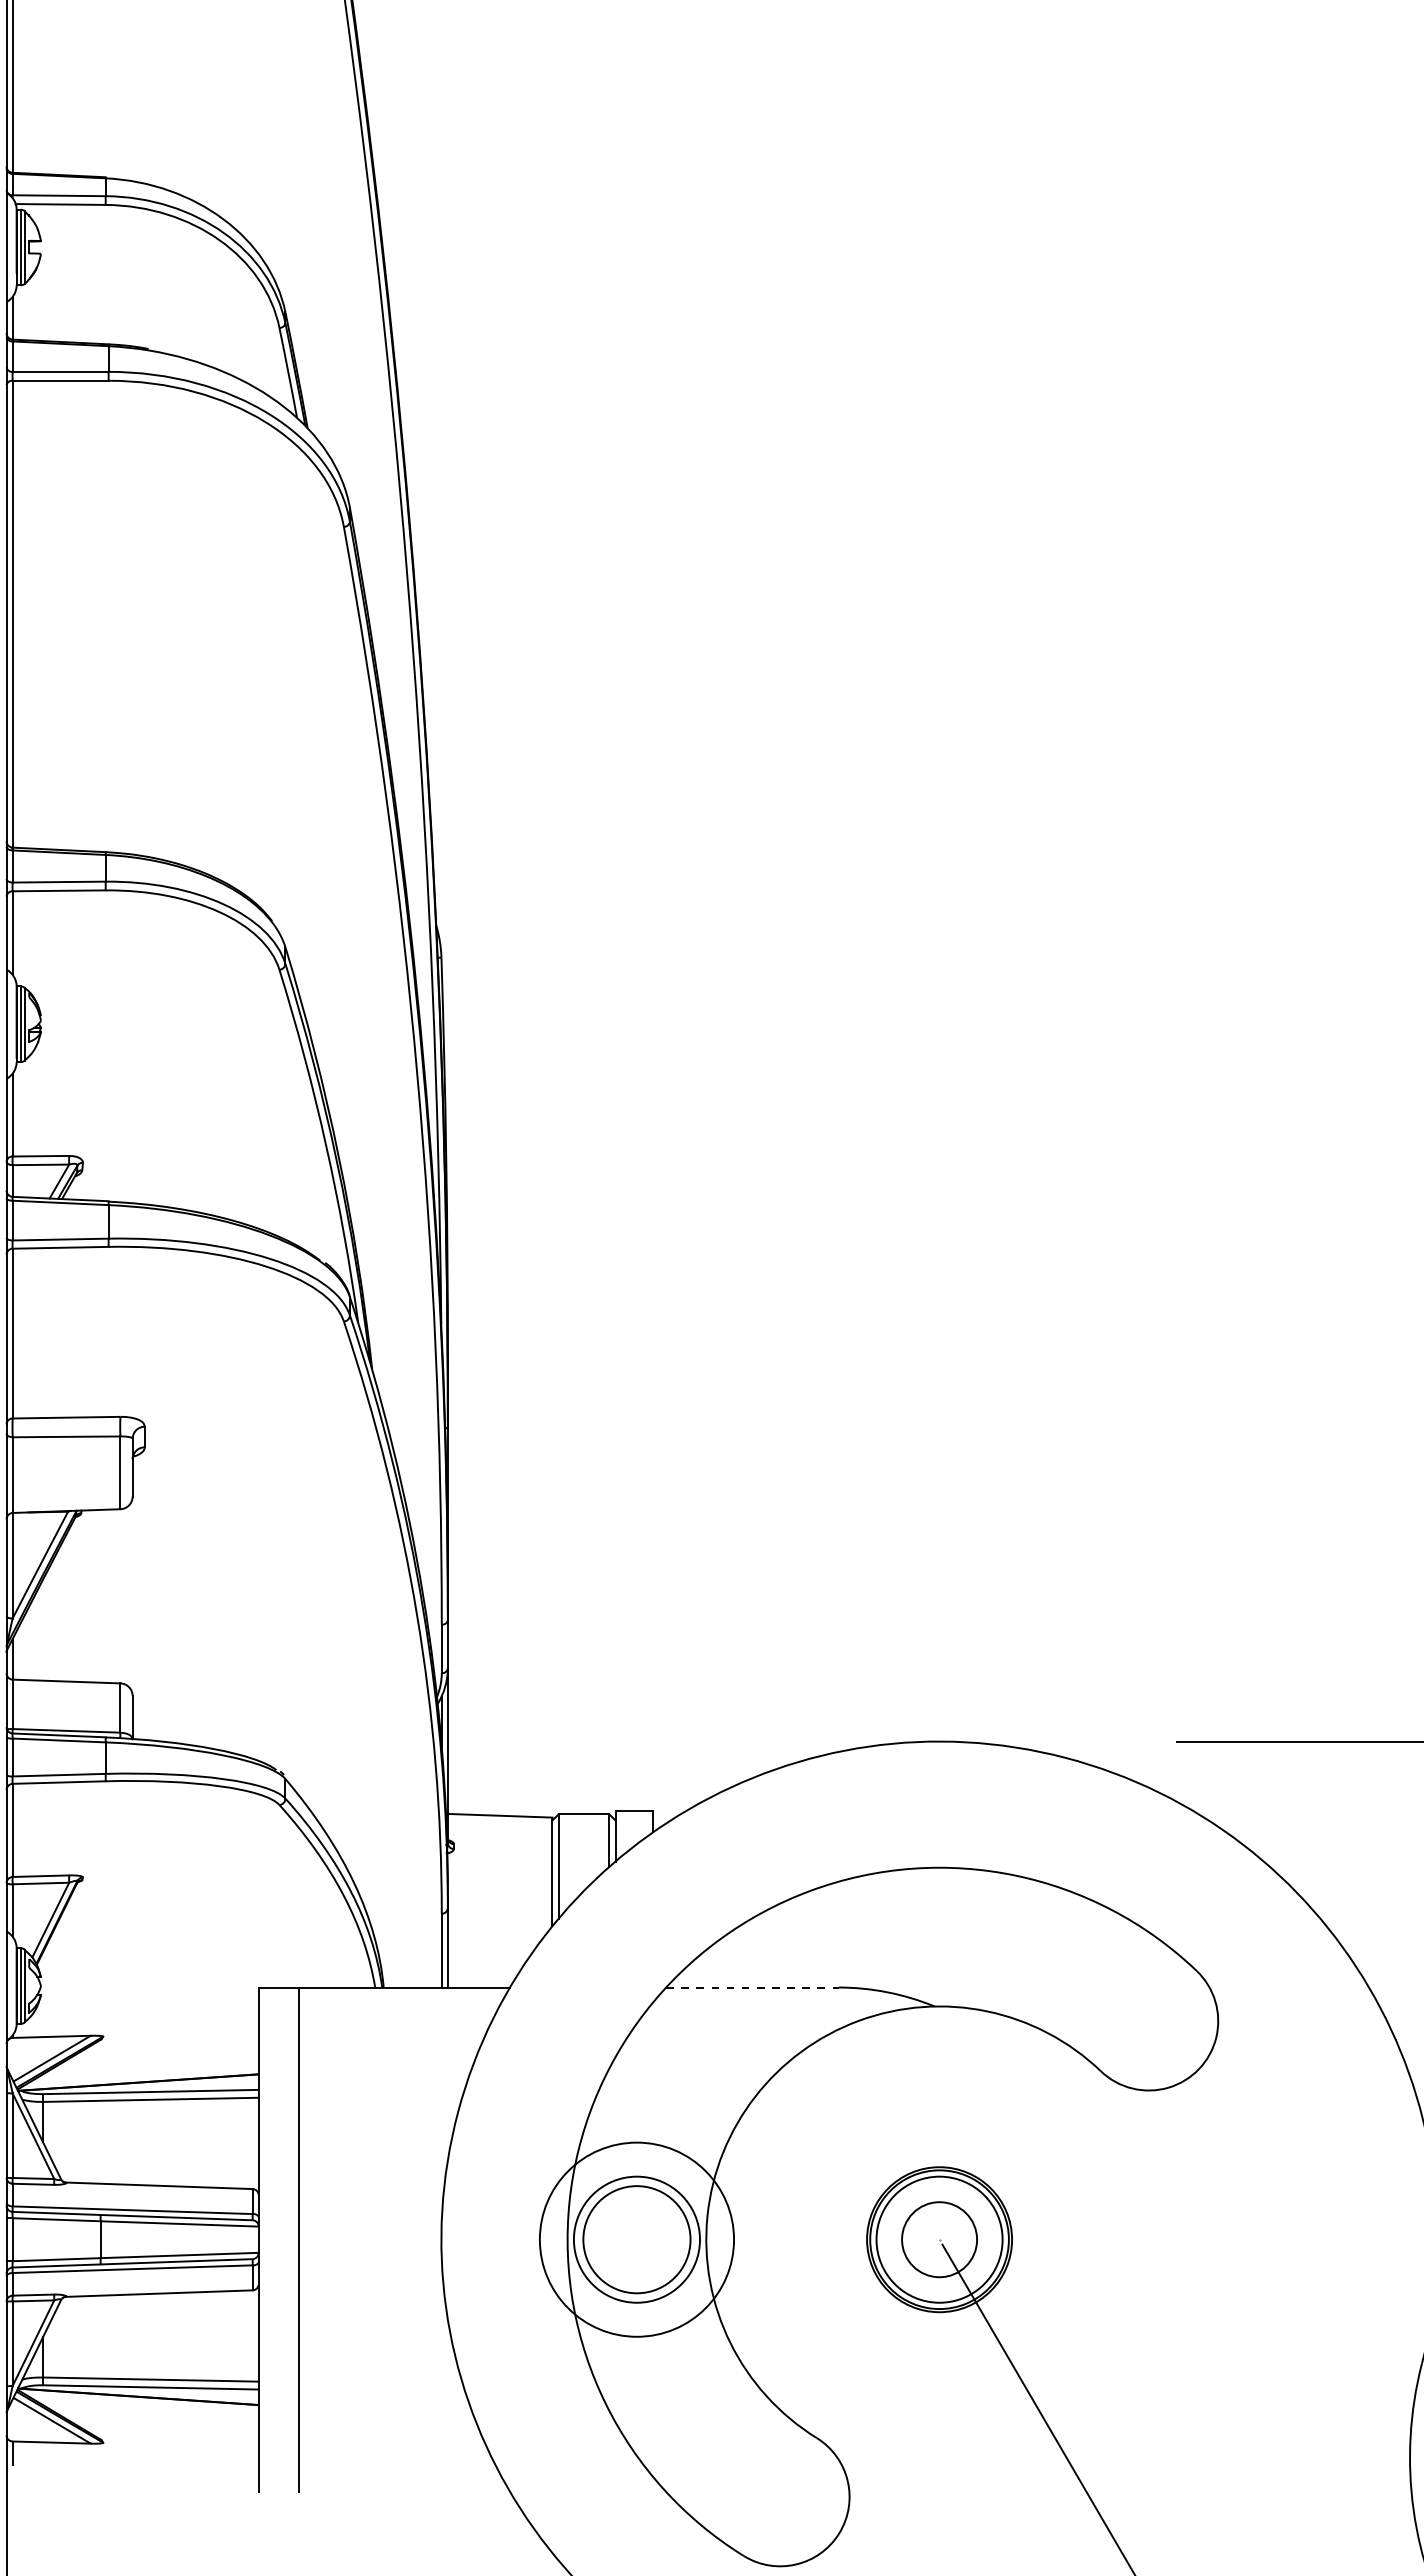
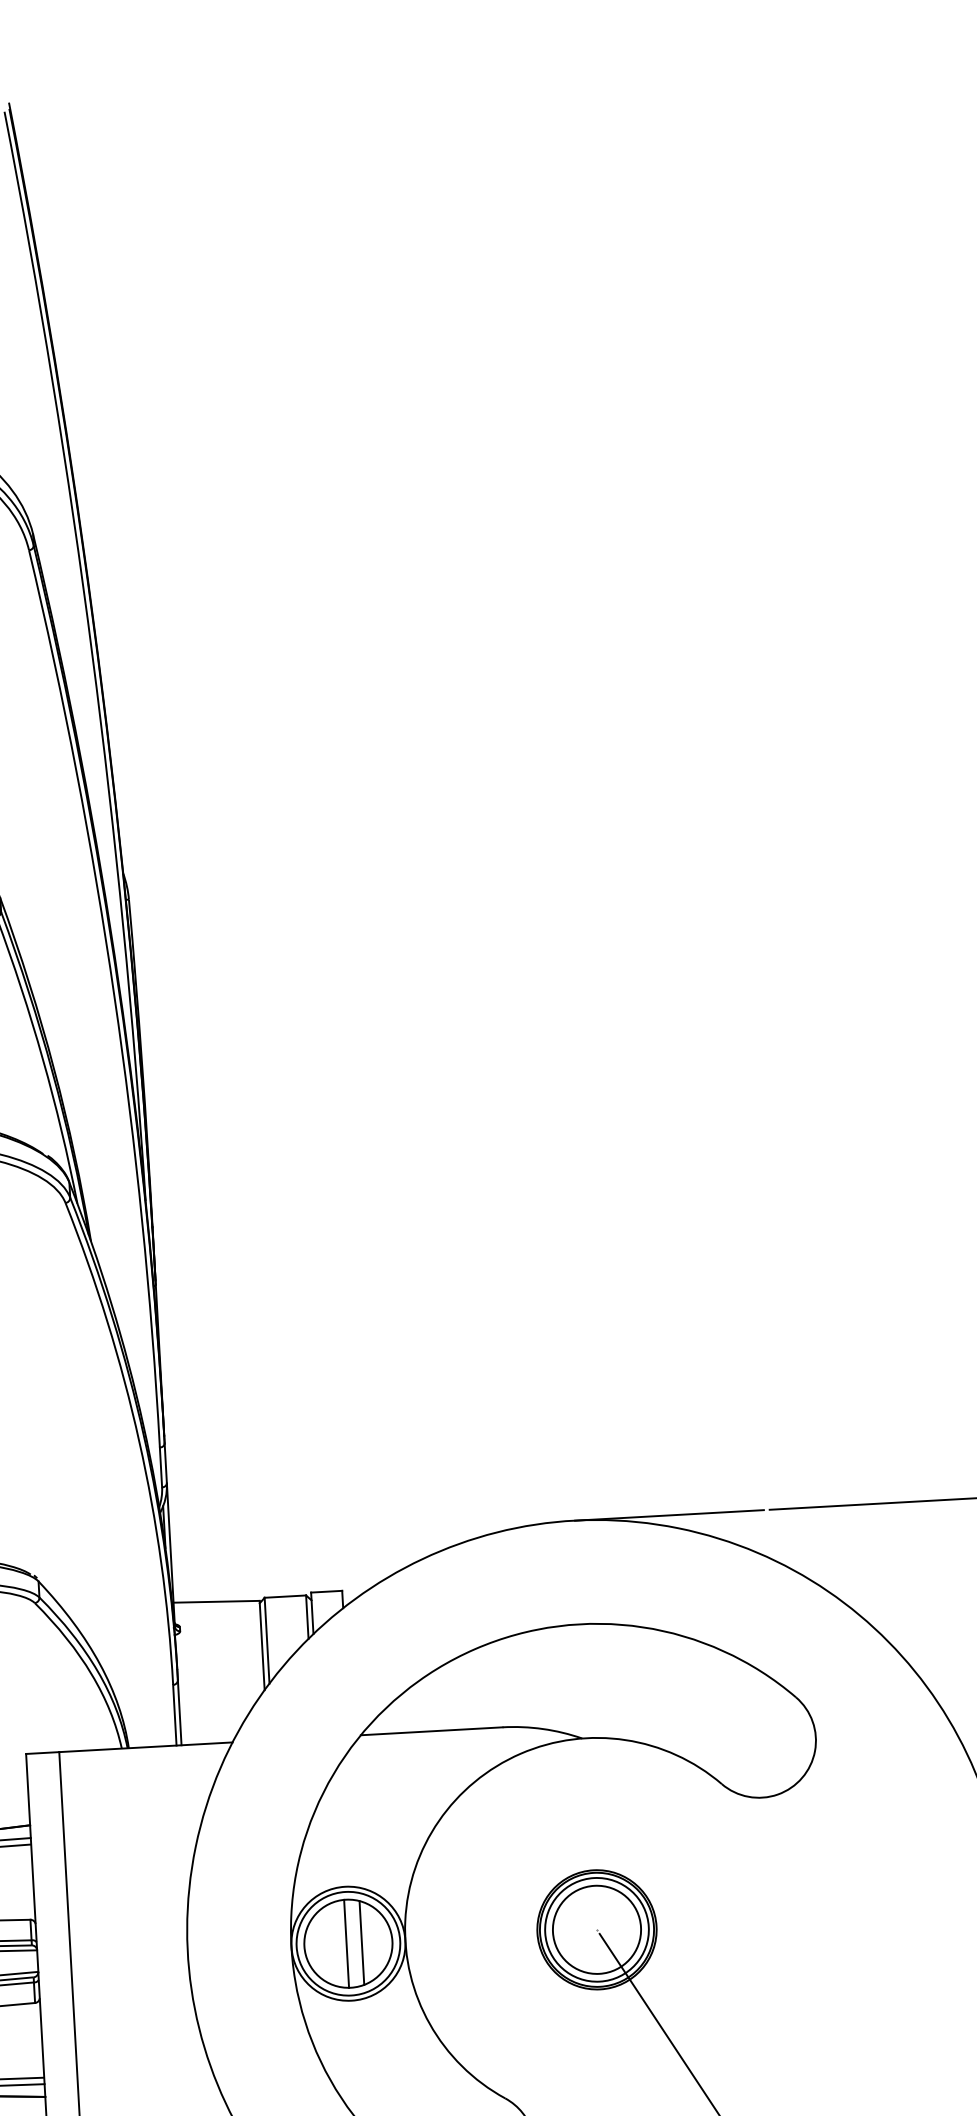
line: (1055, 1741) -> (669, 1515), added
line: (752, 1987) -> (431, 1731), dashed -> solid
line: (634, 2239) -> (346, 1943), added
circle: (636, 2239) -> (348, 1943), size x0.71
line: (653, 2239) -> (362, 1942), added
circle: (939, 2239) -> (596, 1929), size x1.43

